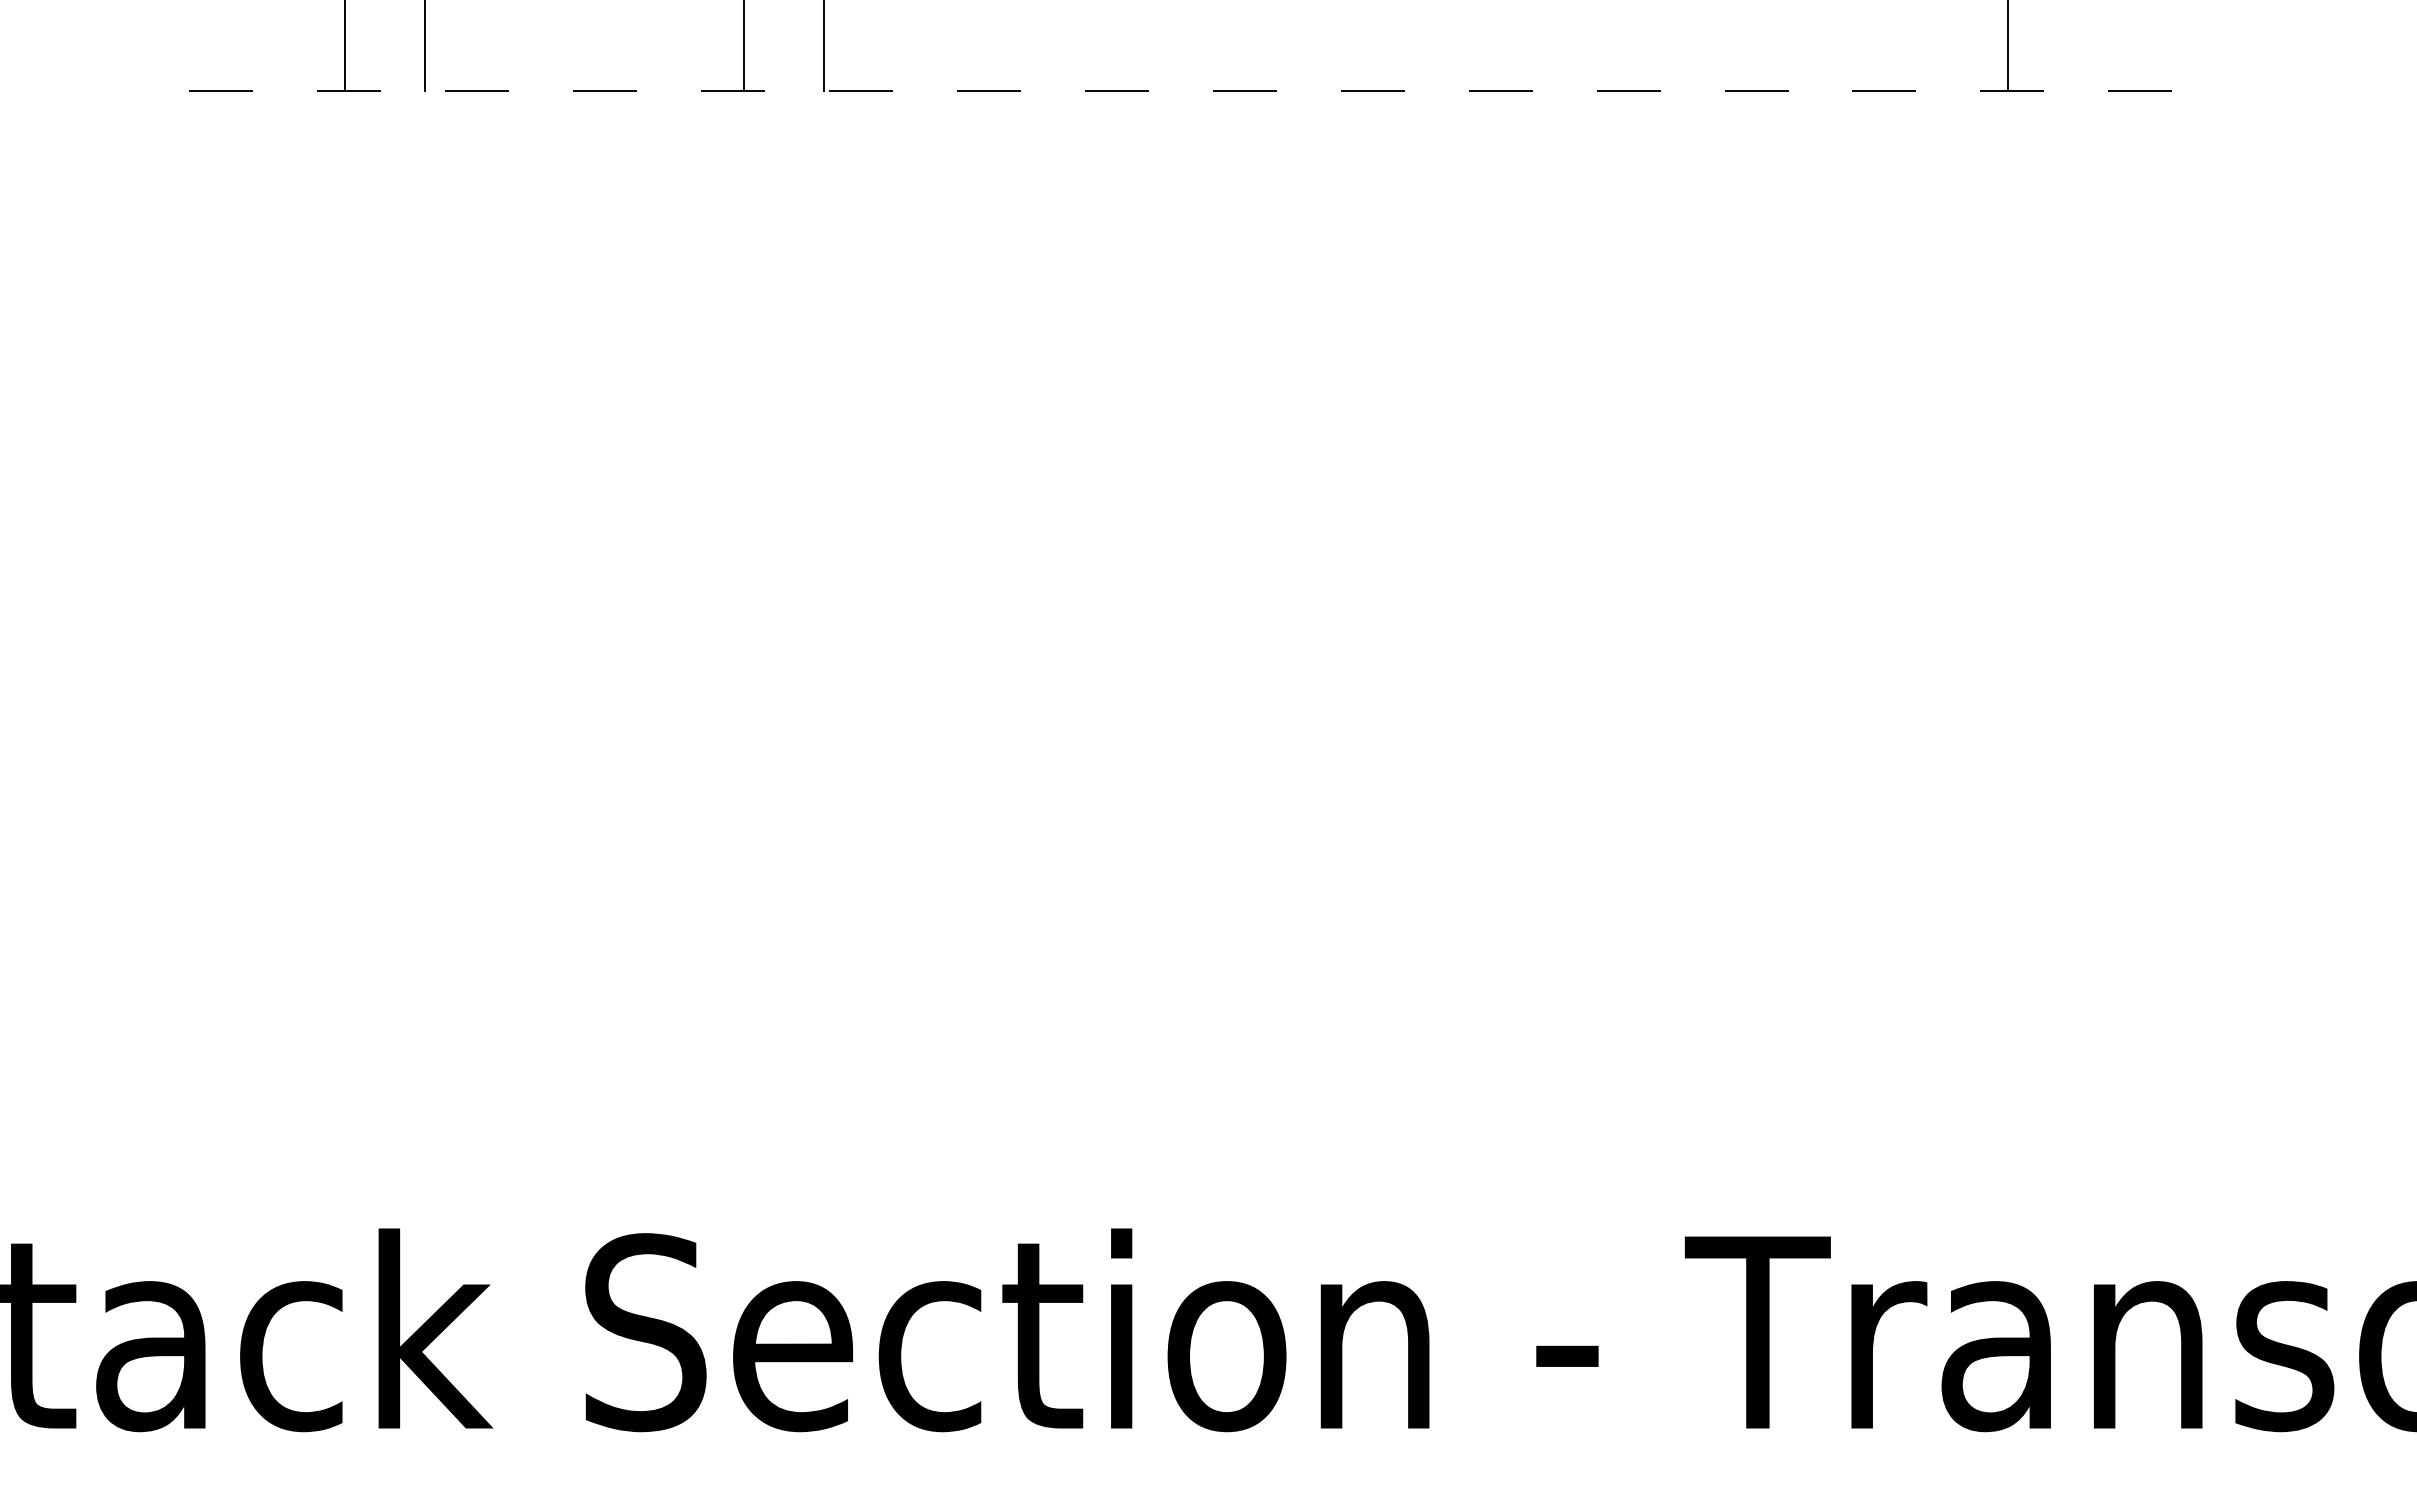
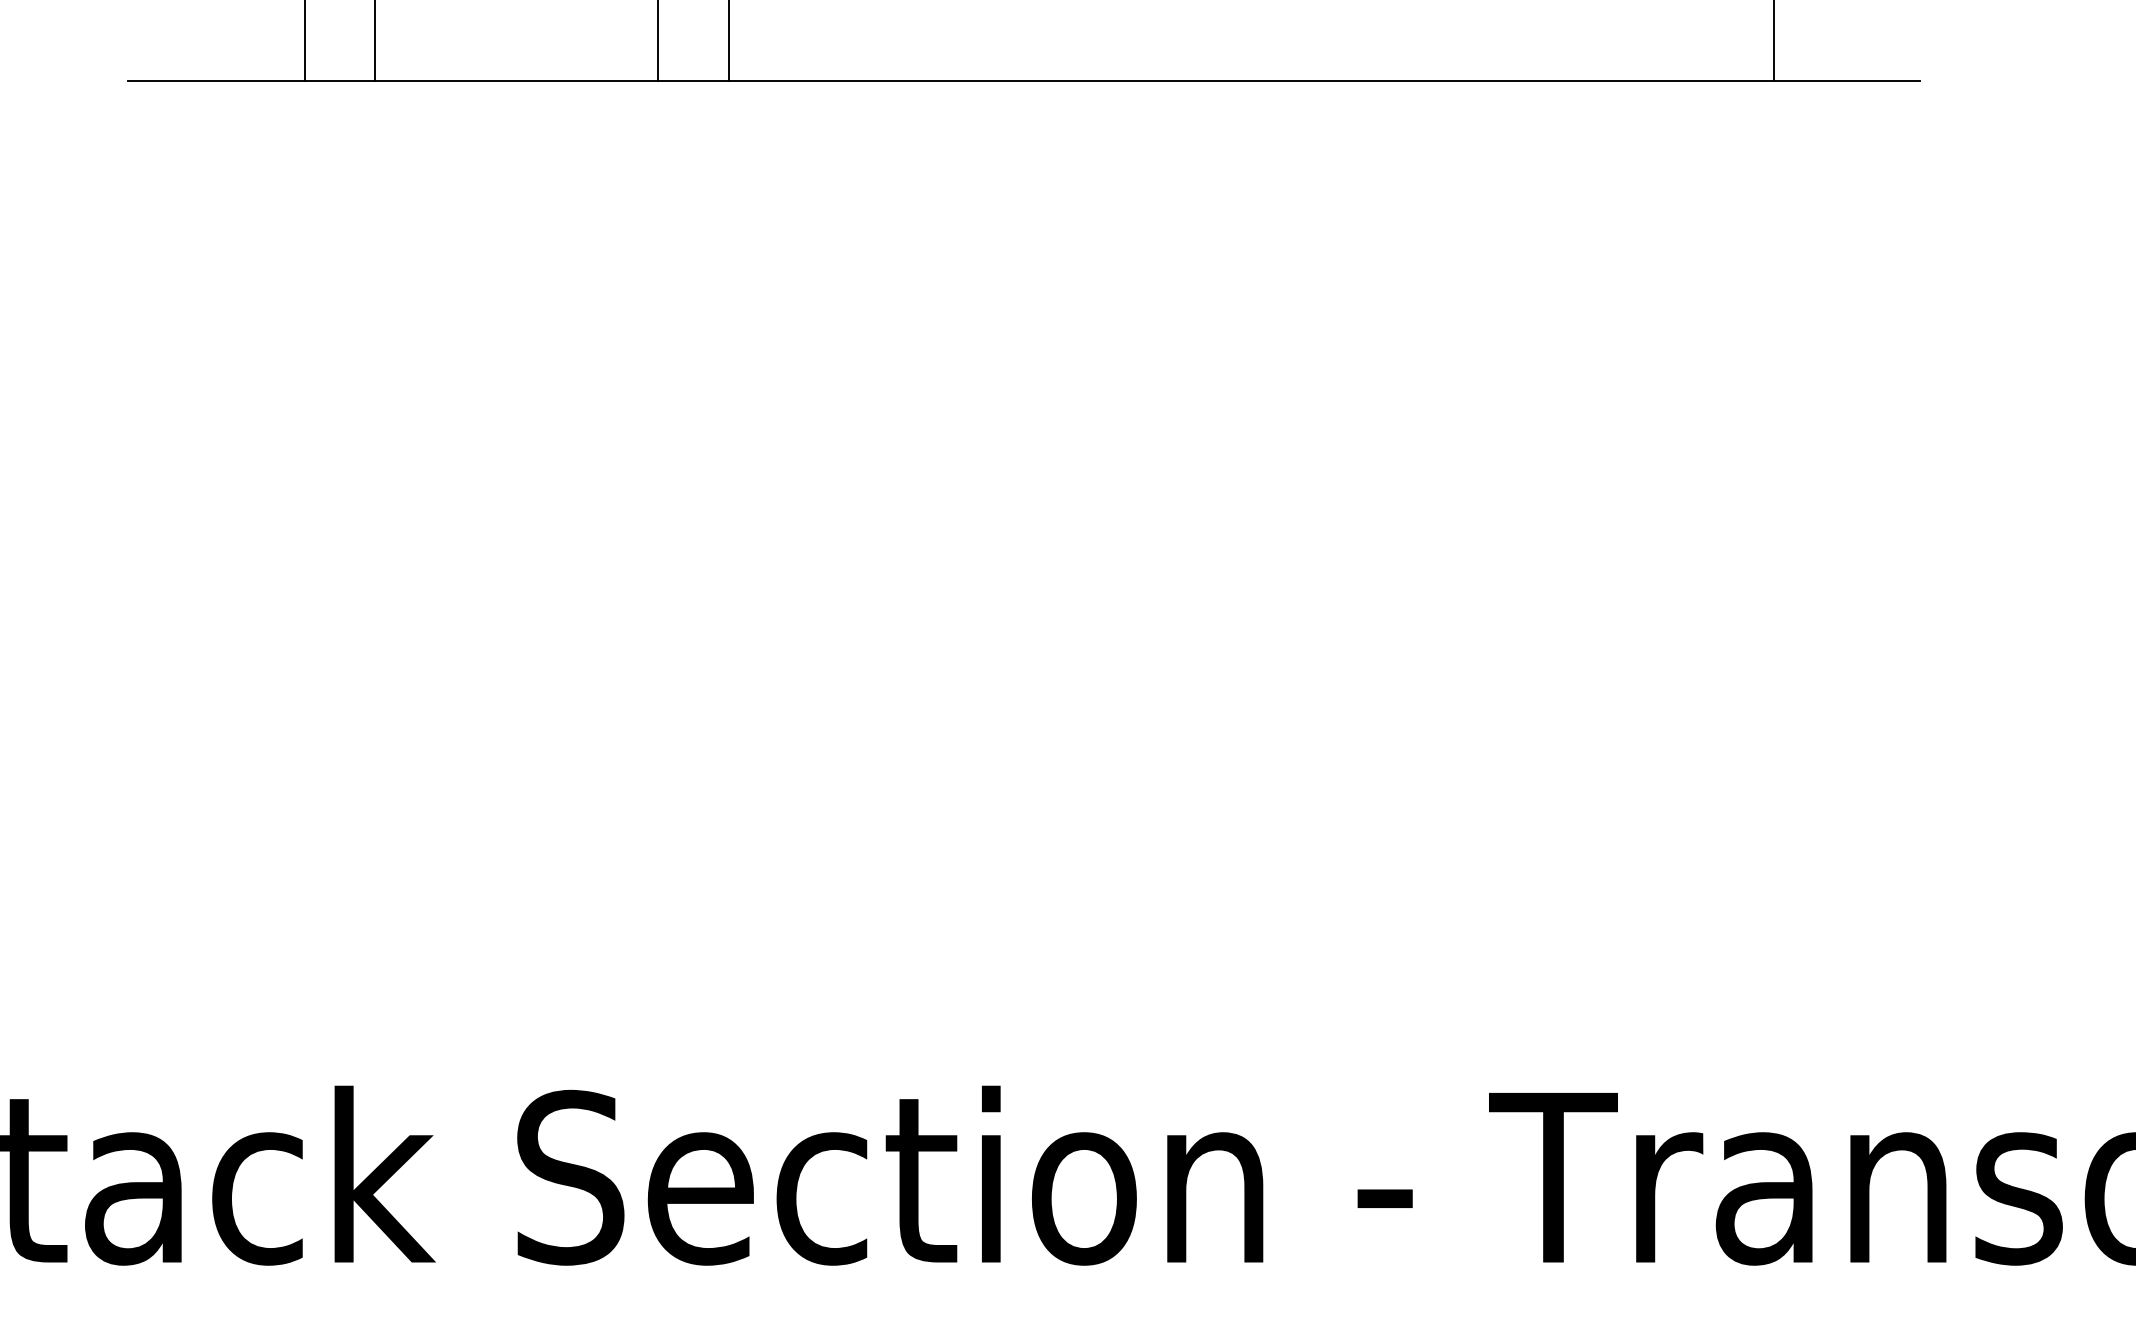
line: (1158, 91) -> (1023, 80), dashed -> solid

